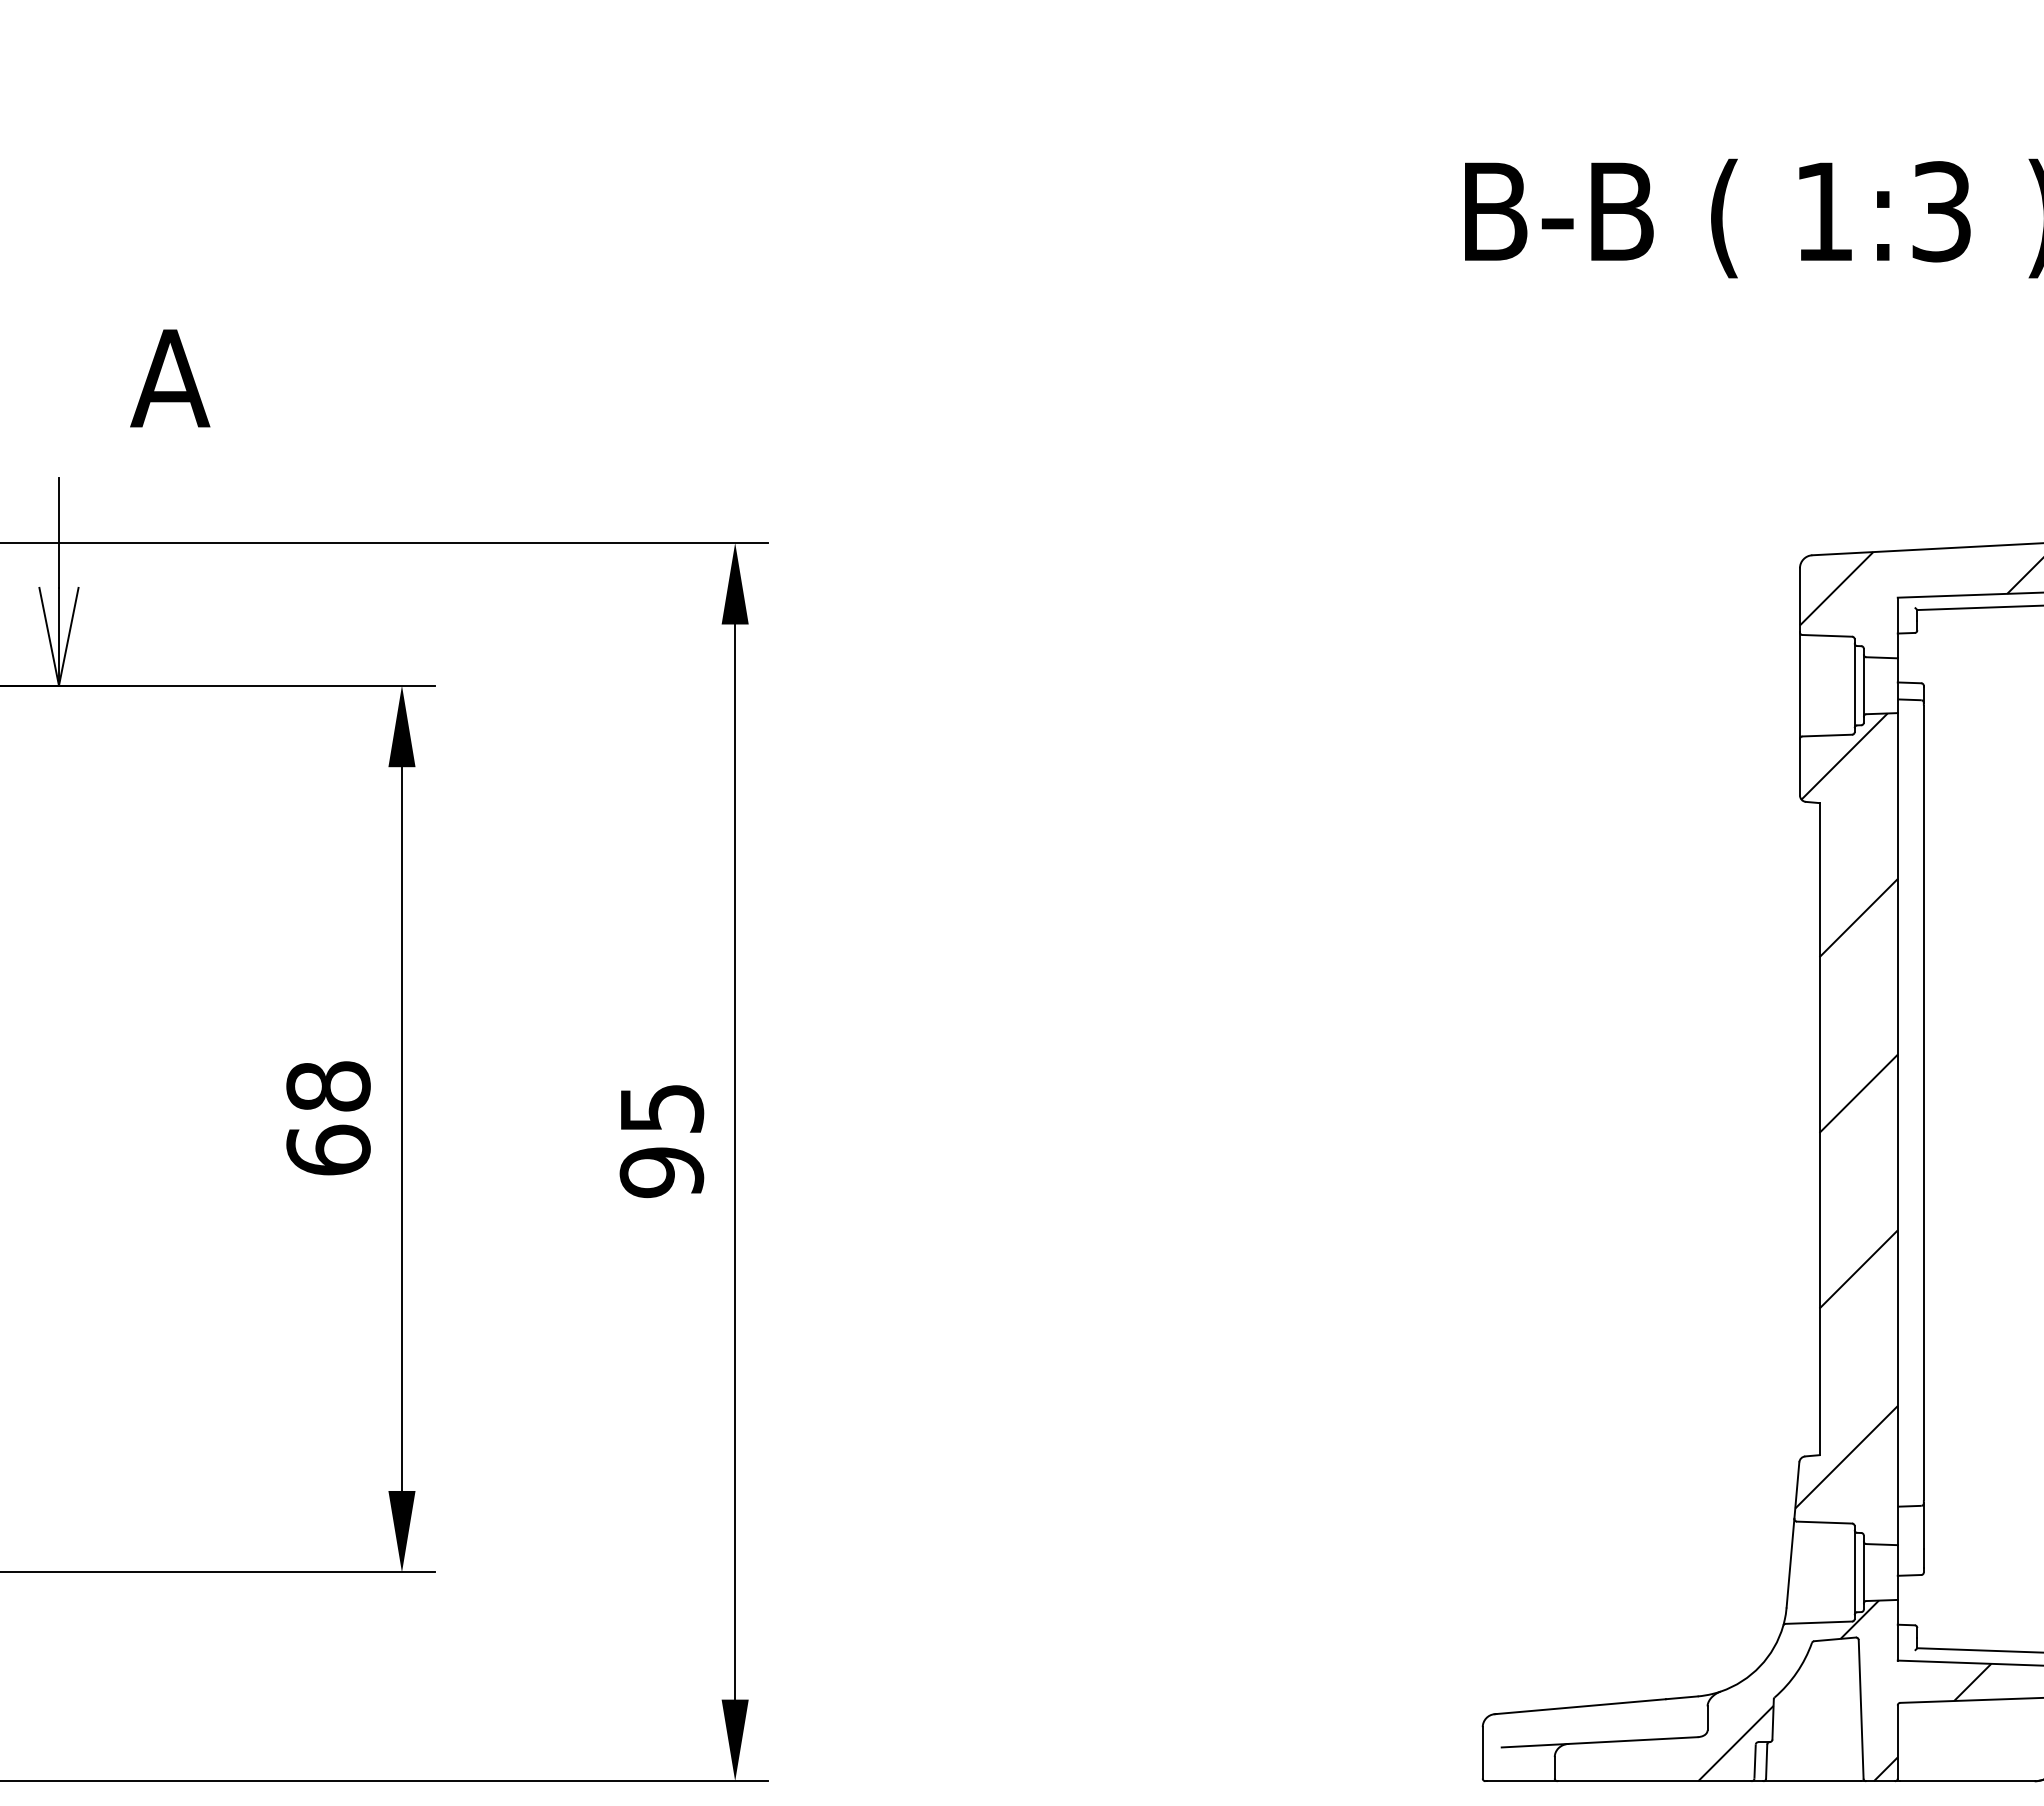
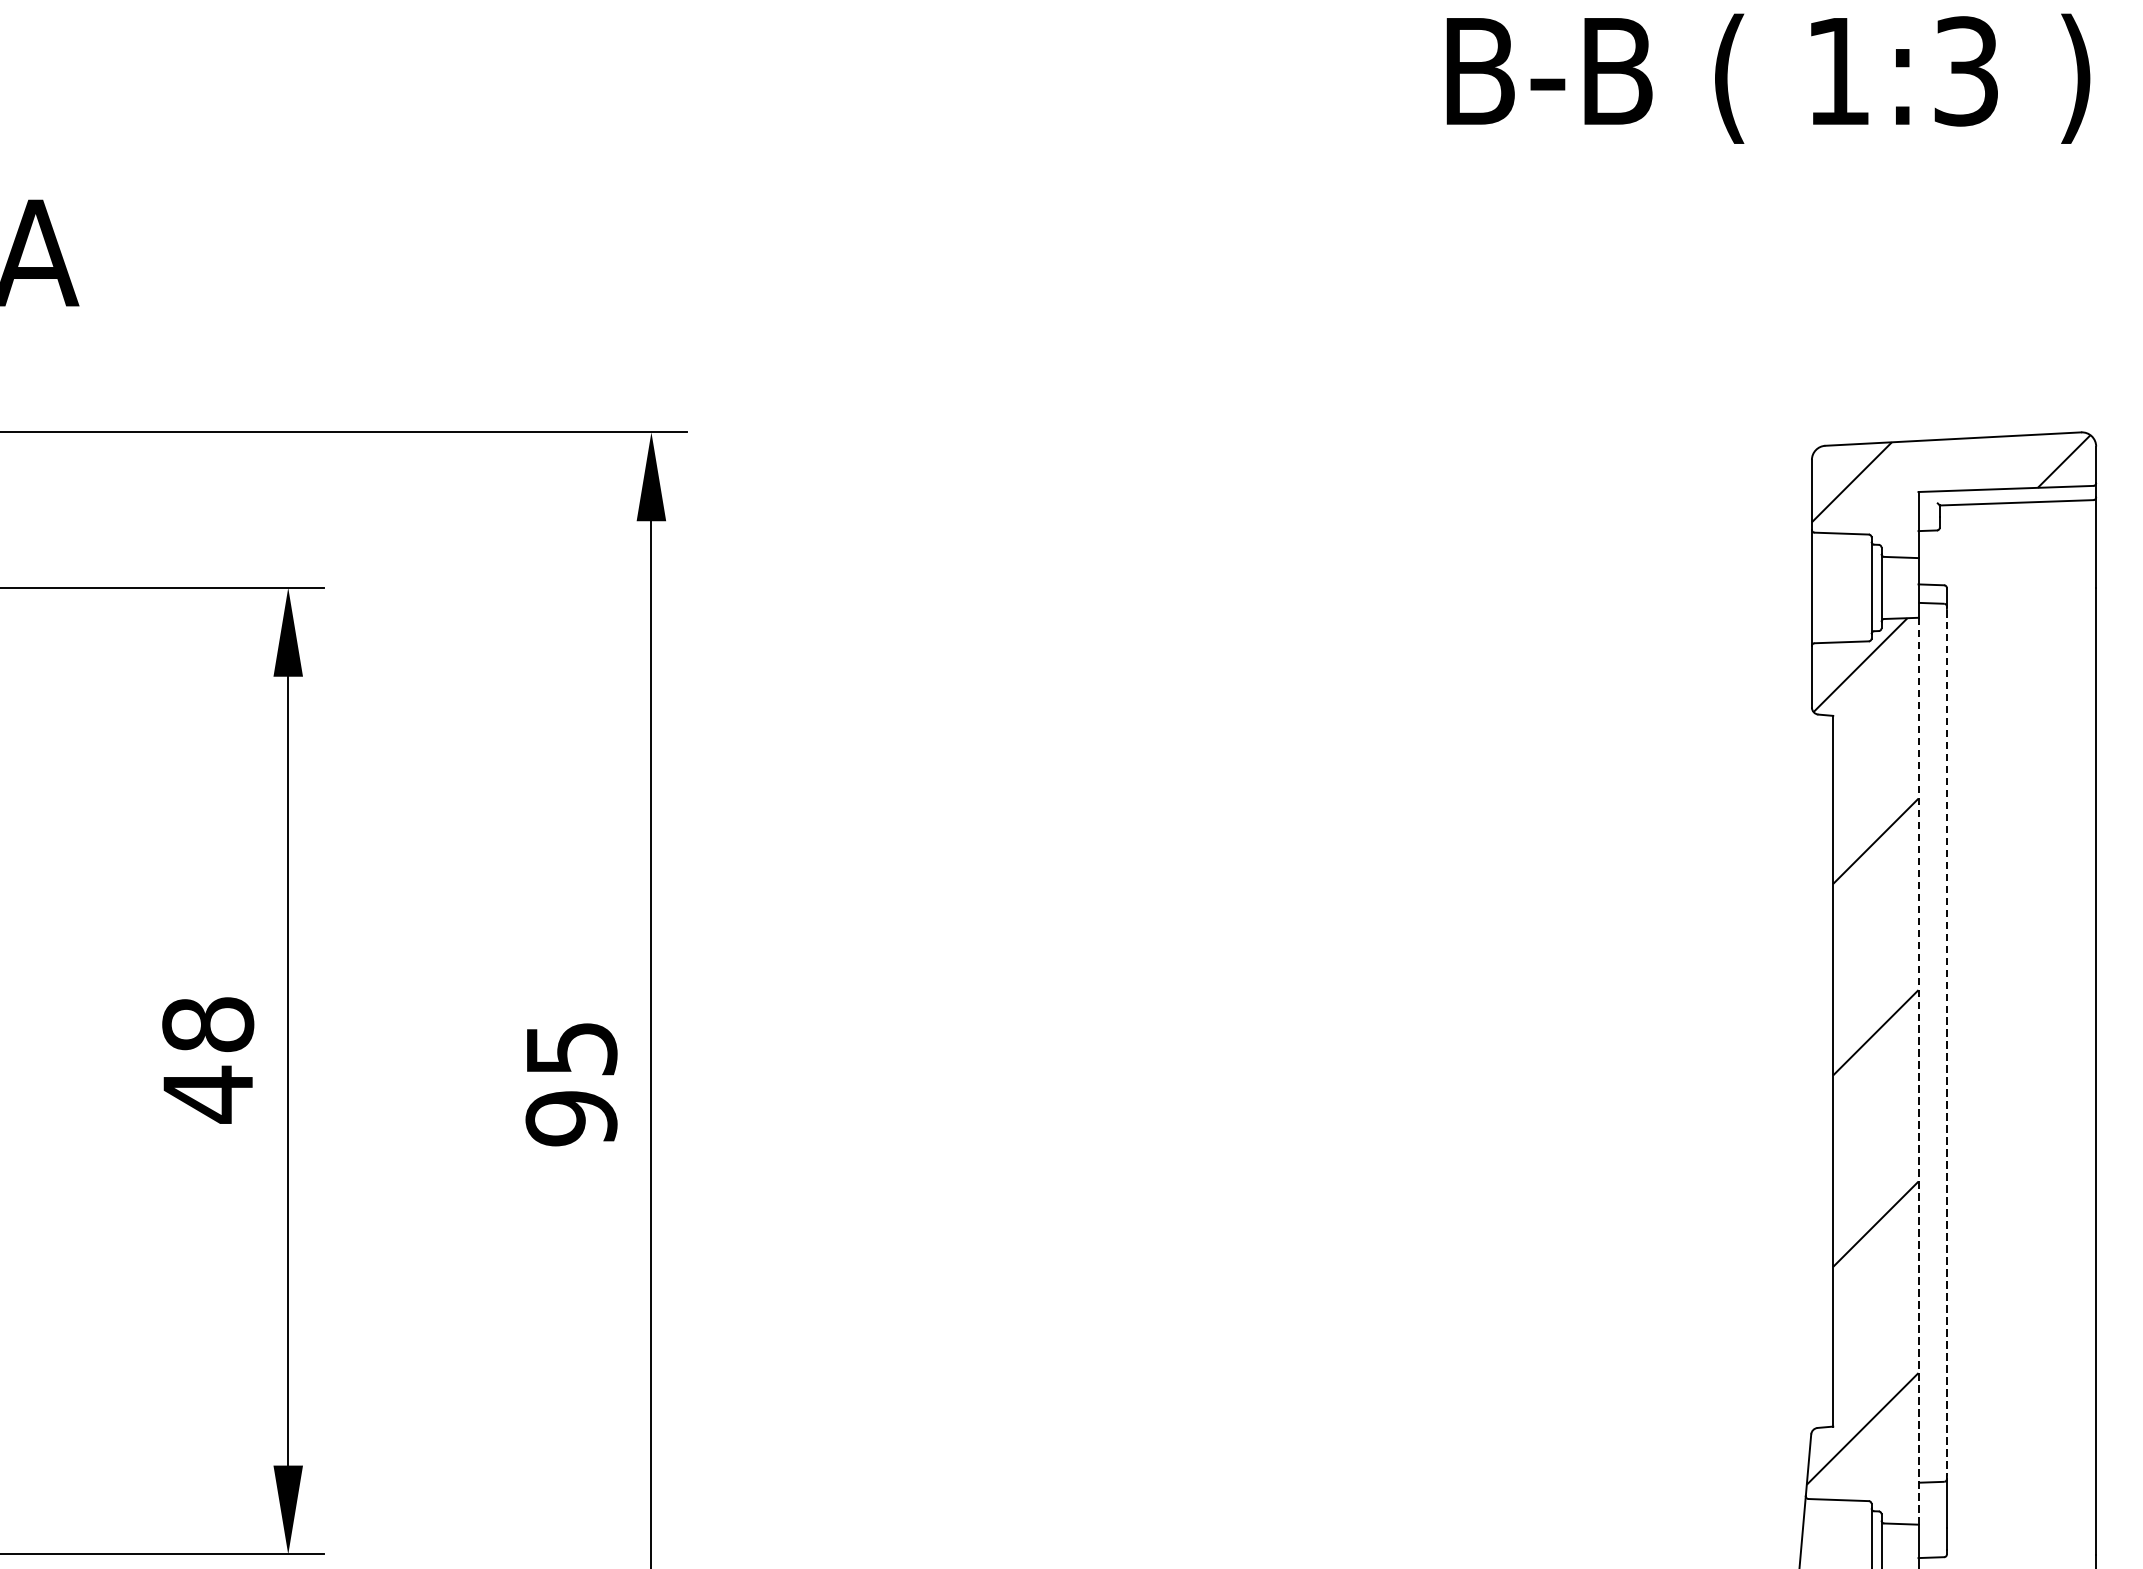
line: (1923, 1103) -> (1946, 1043), solid -> dashed
line: (1897, 1128) -> (1918, 1070), solid -> dashed
text: (328, 1150) -> (208, 1094), 68 -> 48

